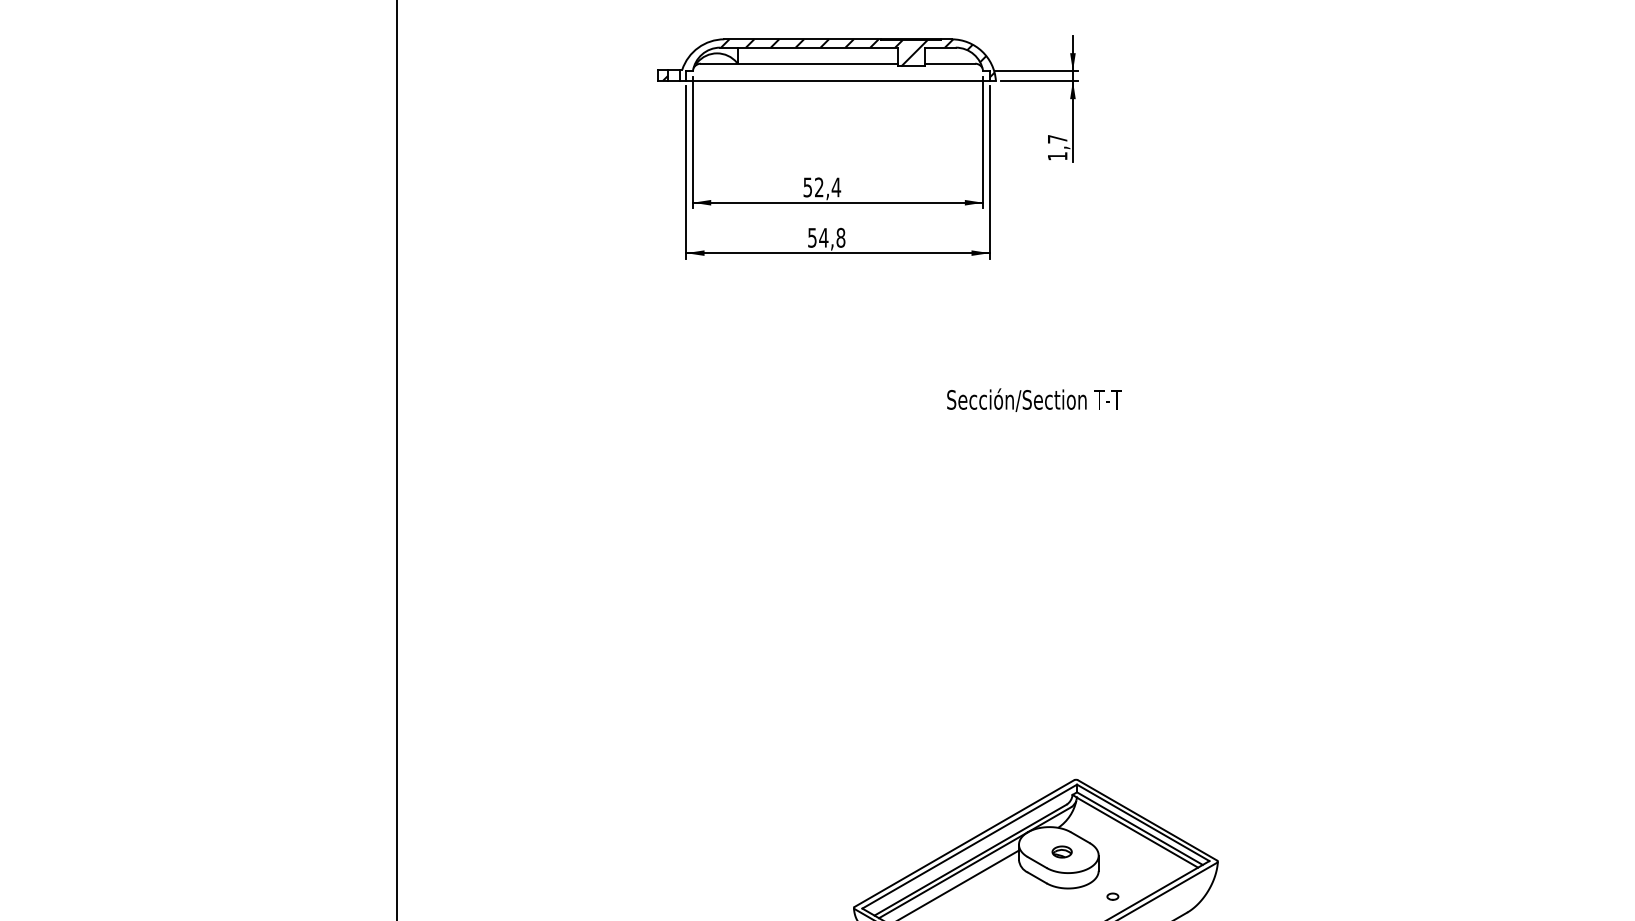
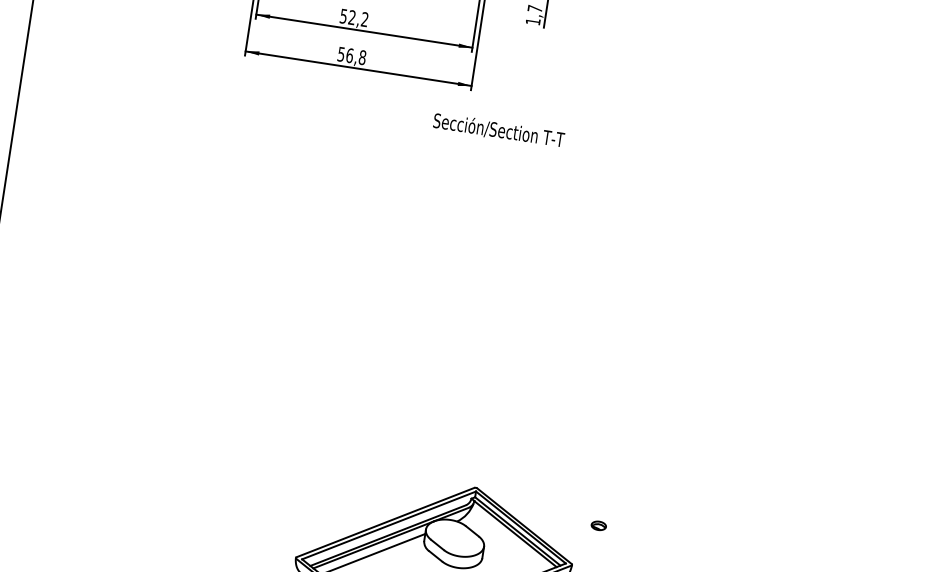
text: (836, 187) -> (364, 19), 52,4 -> 52,2
text: (823, 237) -> (349, 55), 54,8 -> 56,8
text: (1034, 399) -> (498, 130), moved
part: (1061, 851) -> (598, 525), moved

